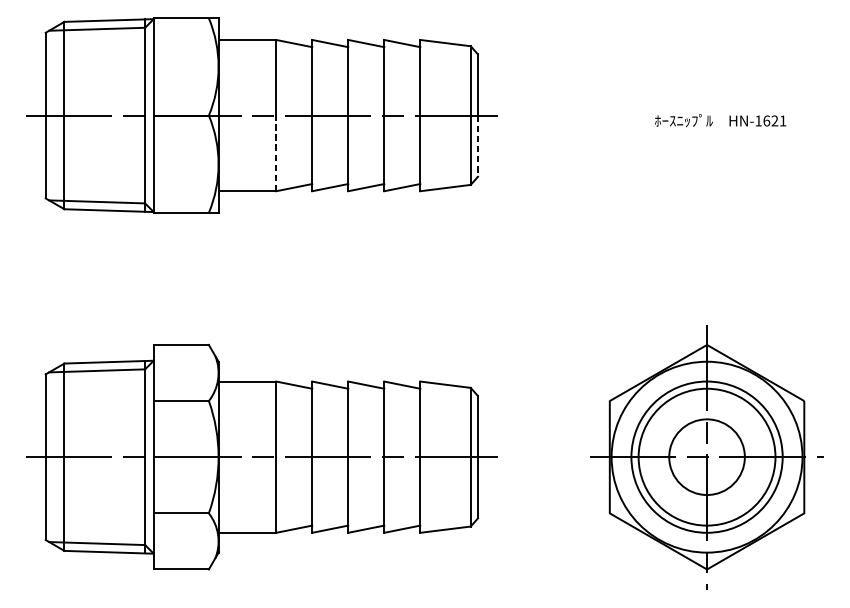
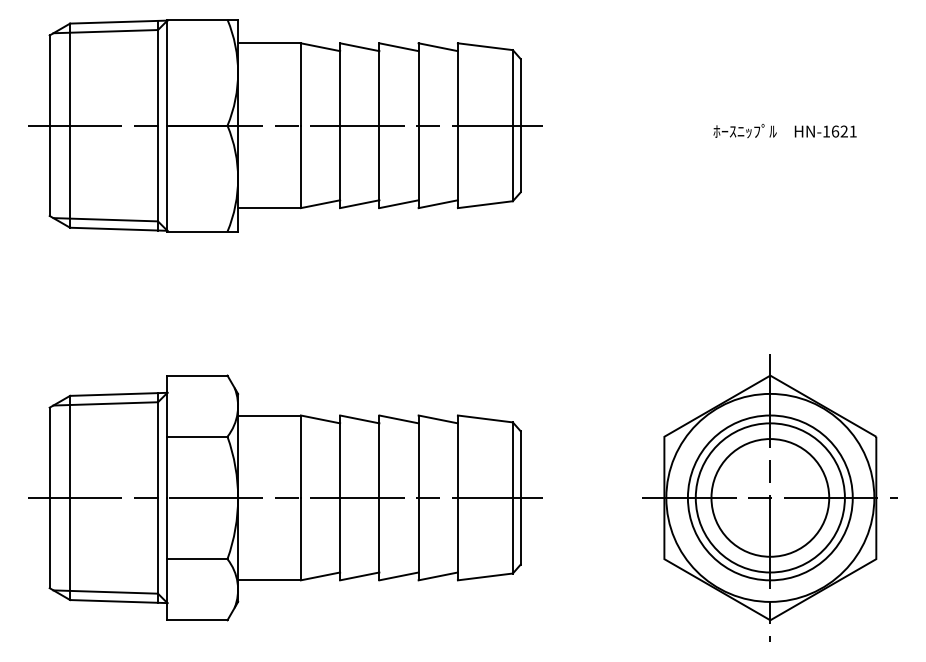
line: (477, 146) -> (520, 159), dashed -> solid
line: (275, 153) -> (300, 166), dashed -> solid
circle: (707, 456) -> (770, 497), size x1.43

